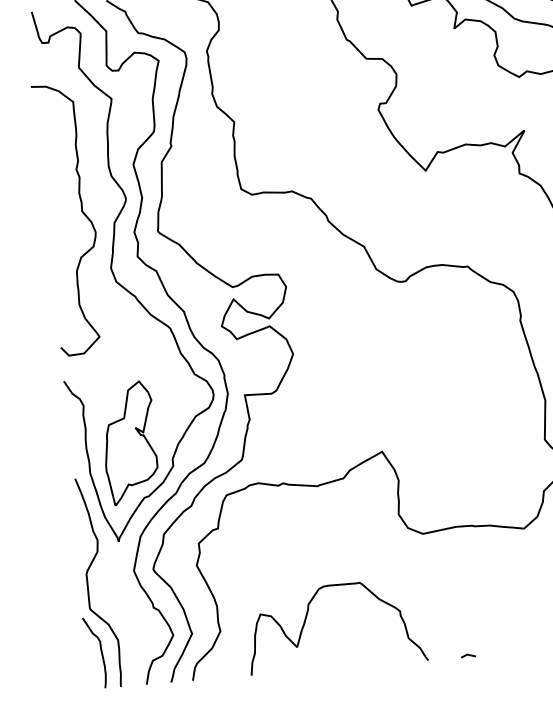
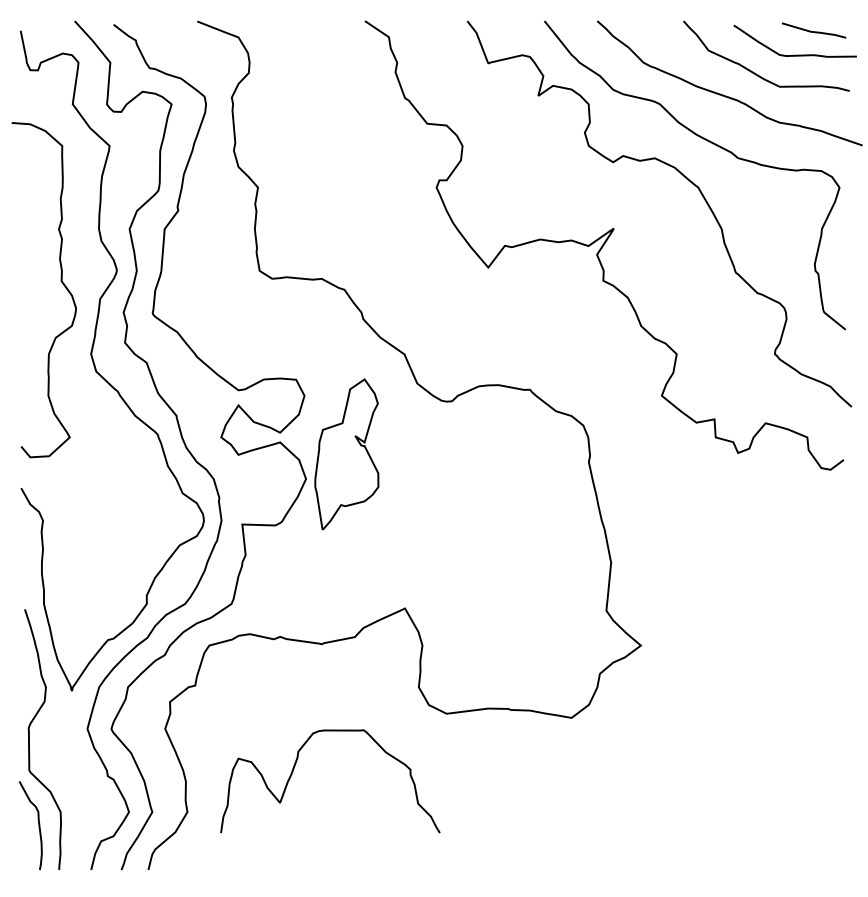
part: (129, 443) -> (346, 454), moved
curve: (306, 619) -> (294, 769), moved
line: (468, 655) -> (489, 868), removed

